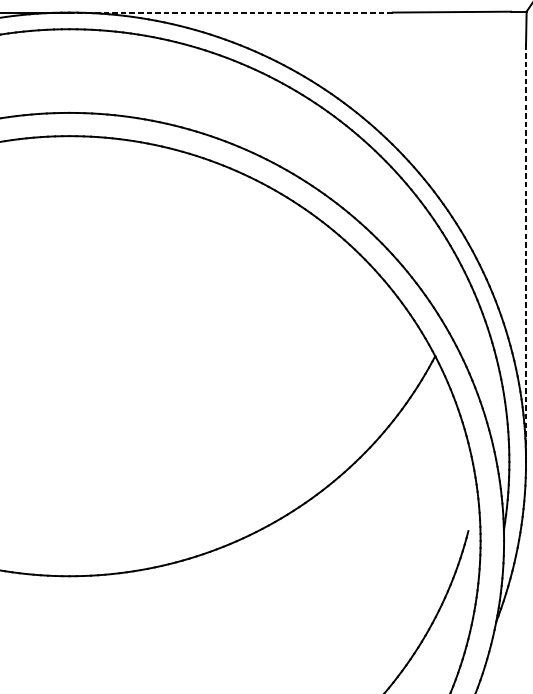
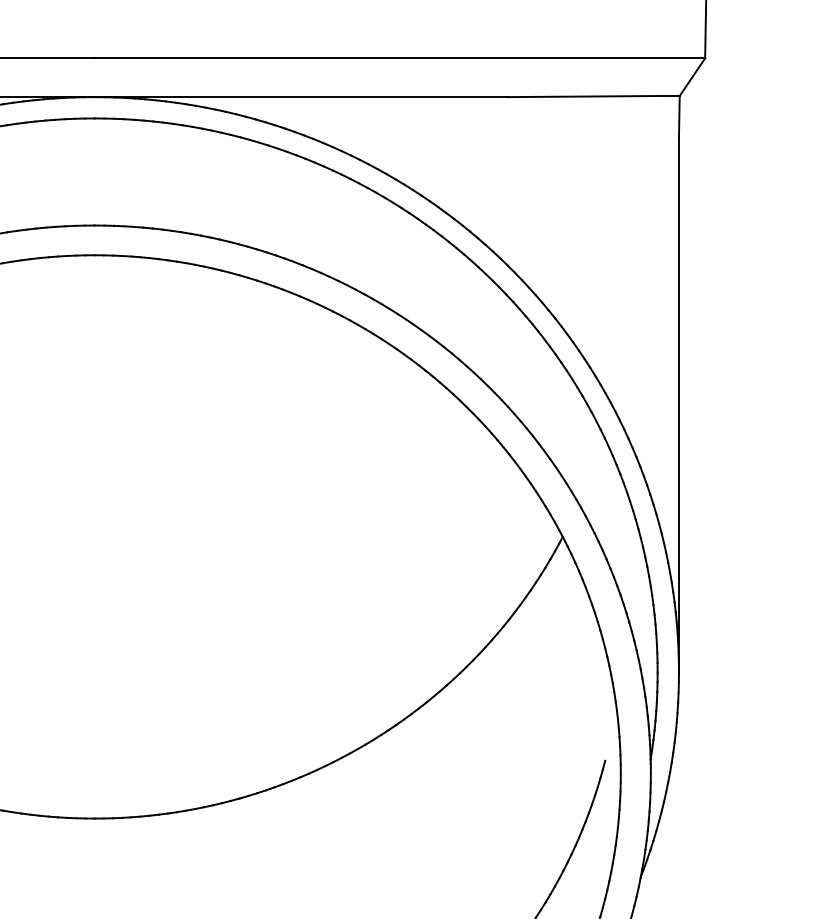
line: (231, 12) -> (301, 97), dashed -> solid
line: (525, 253) -> (678, 405), dashed -> solid

